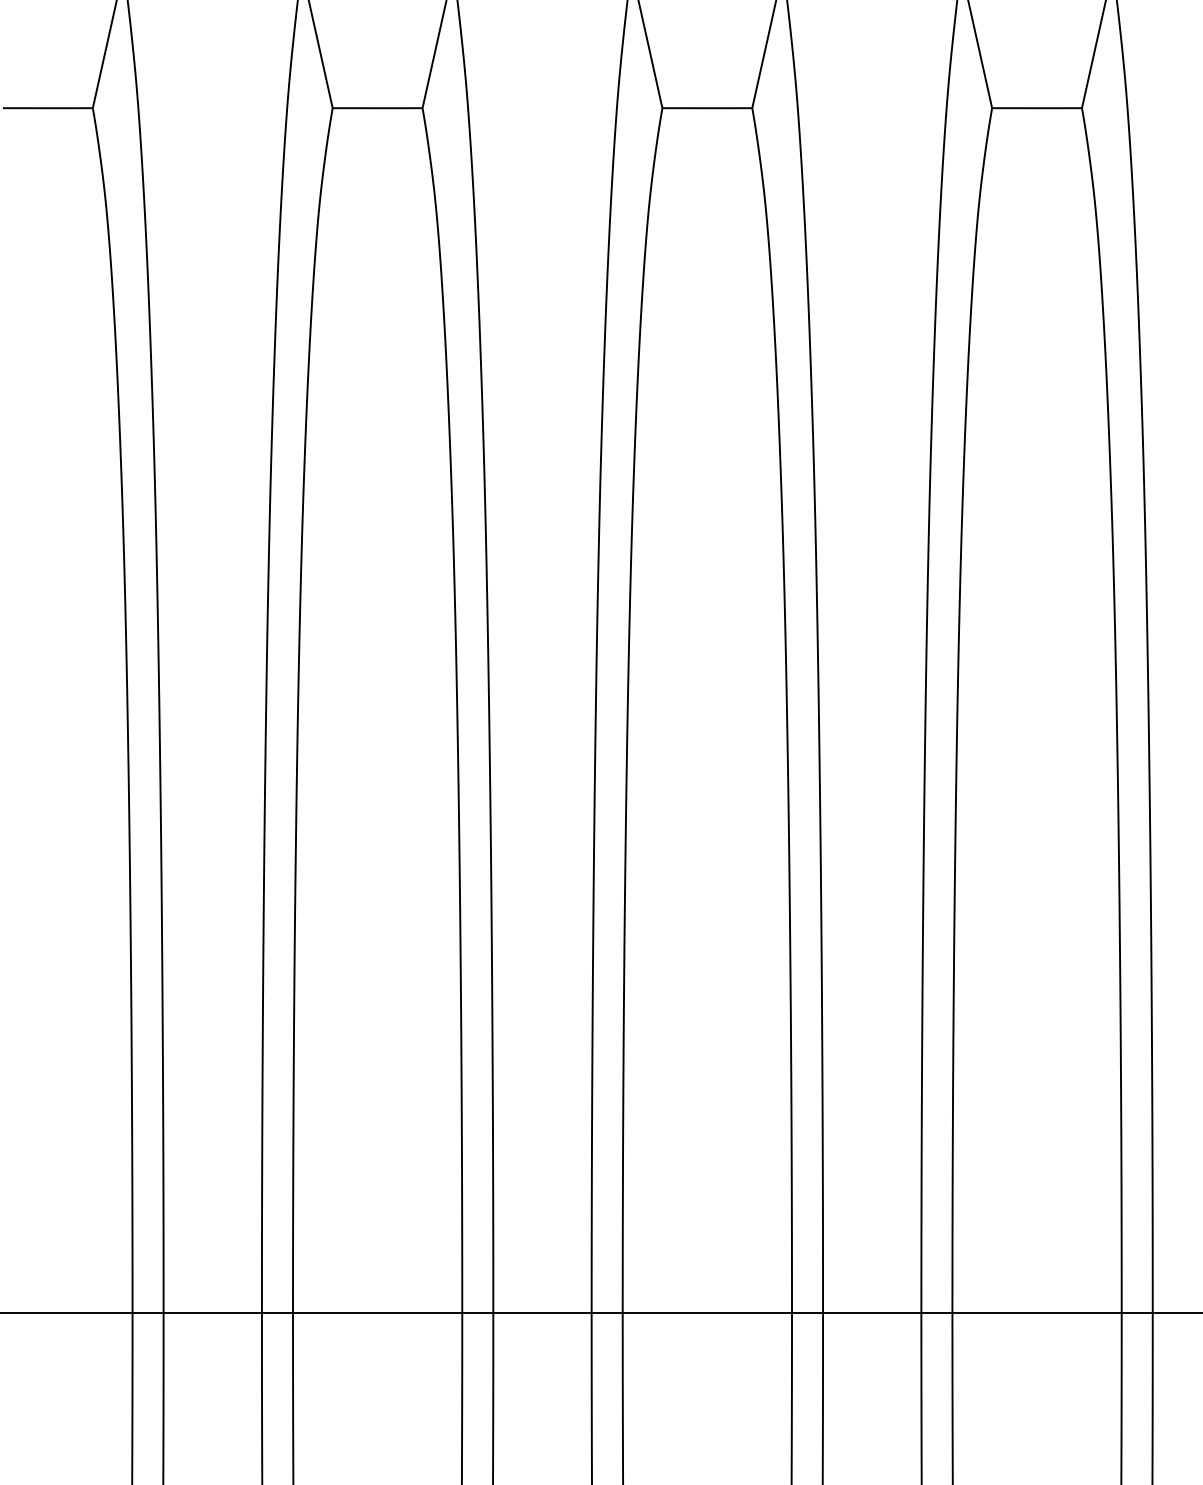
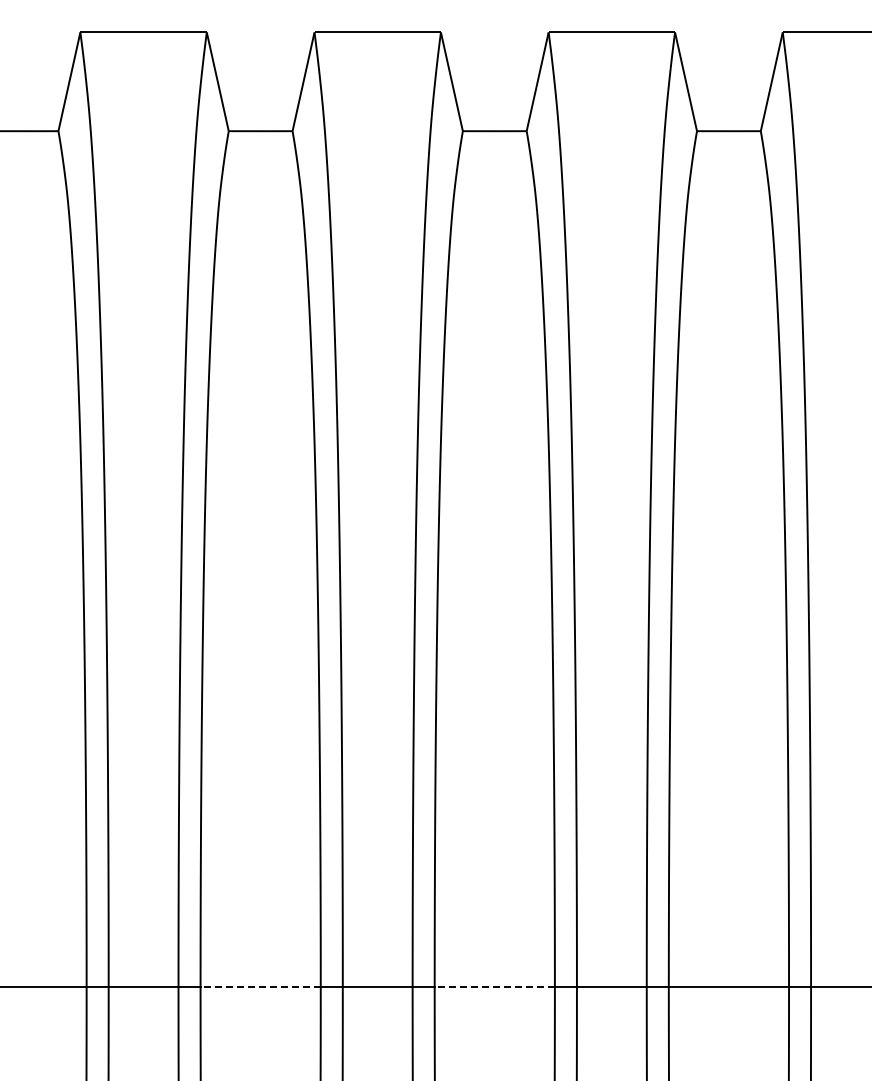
line: (377, 1312) -> (260, 986), solid -> dashed
line: (706, 1312) -> (494, 986), solid -> dashed

